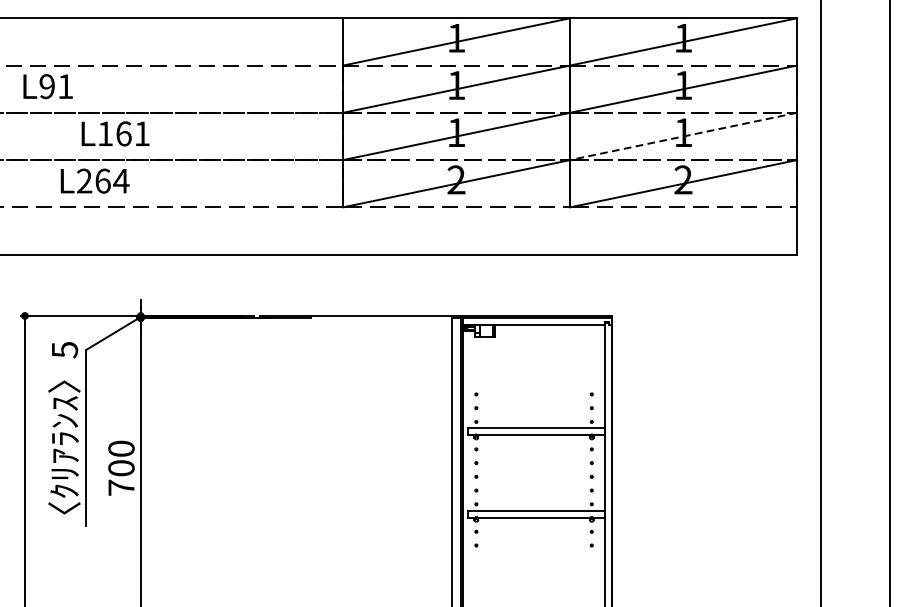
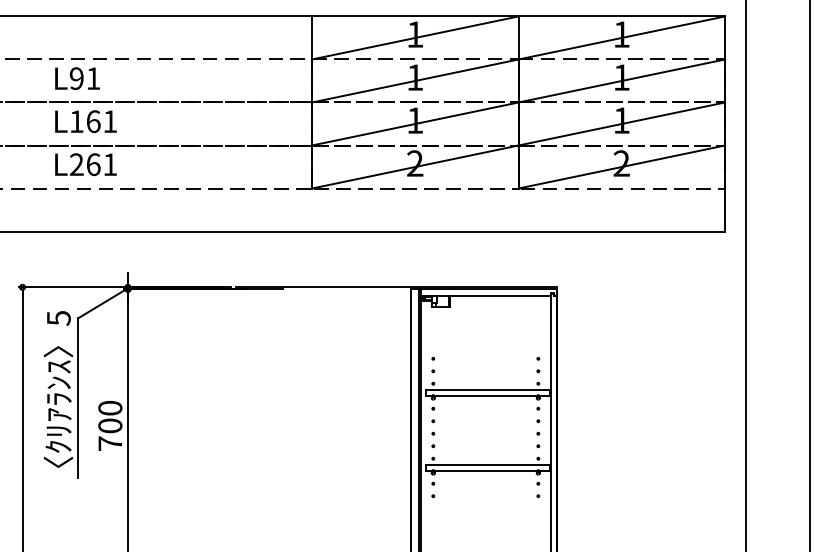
text: (48, 86) -> (77, 78), moved
text: (115, 133) -> (85, 121), moved
line: (683, 137) -> (621, 124), dashed -> solid
text: (120, 180) -> (109, 164), L264 -> L261

